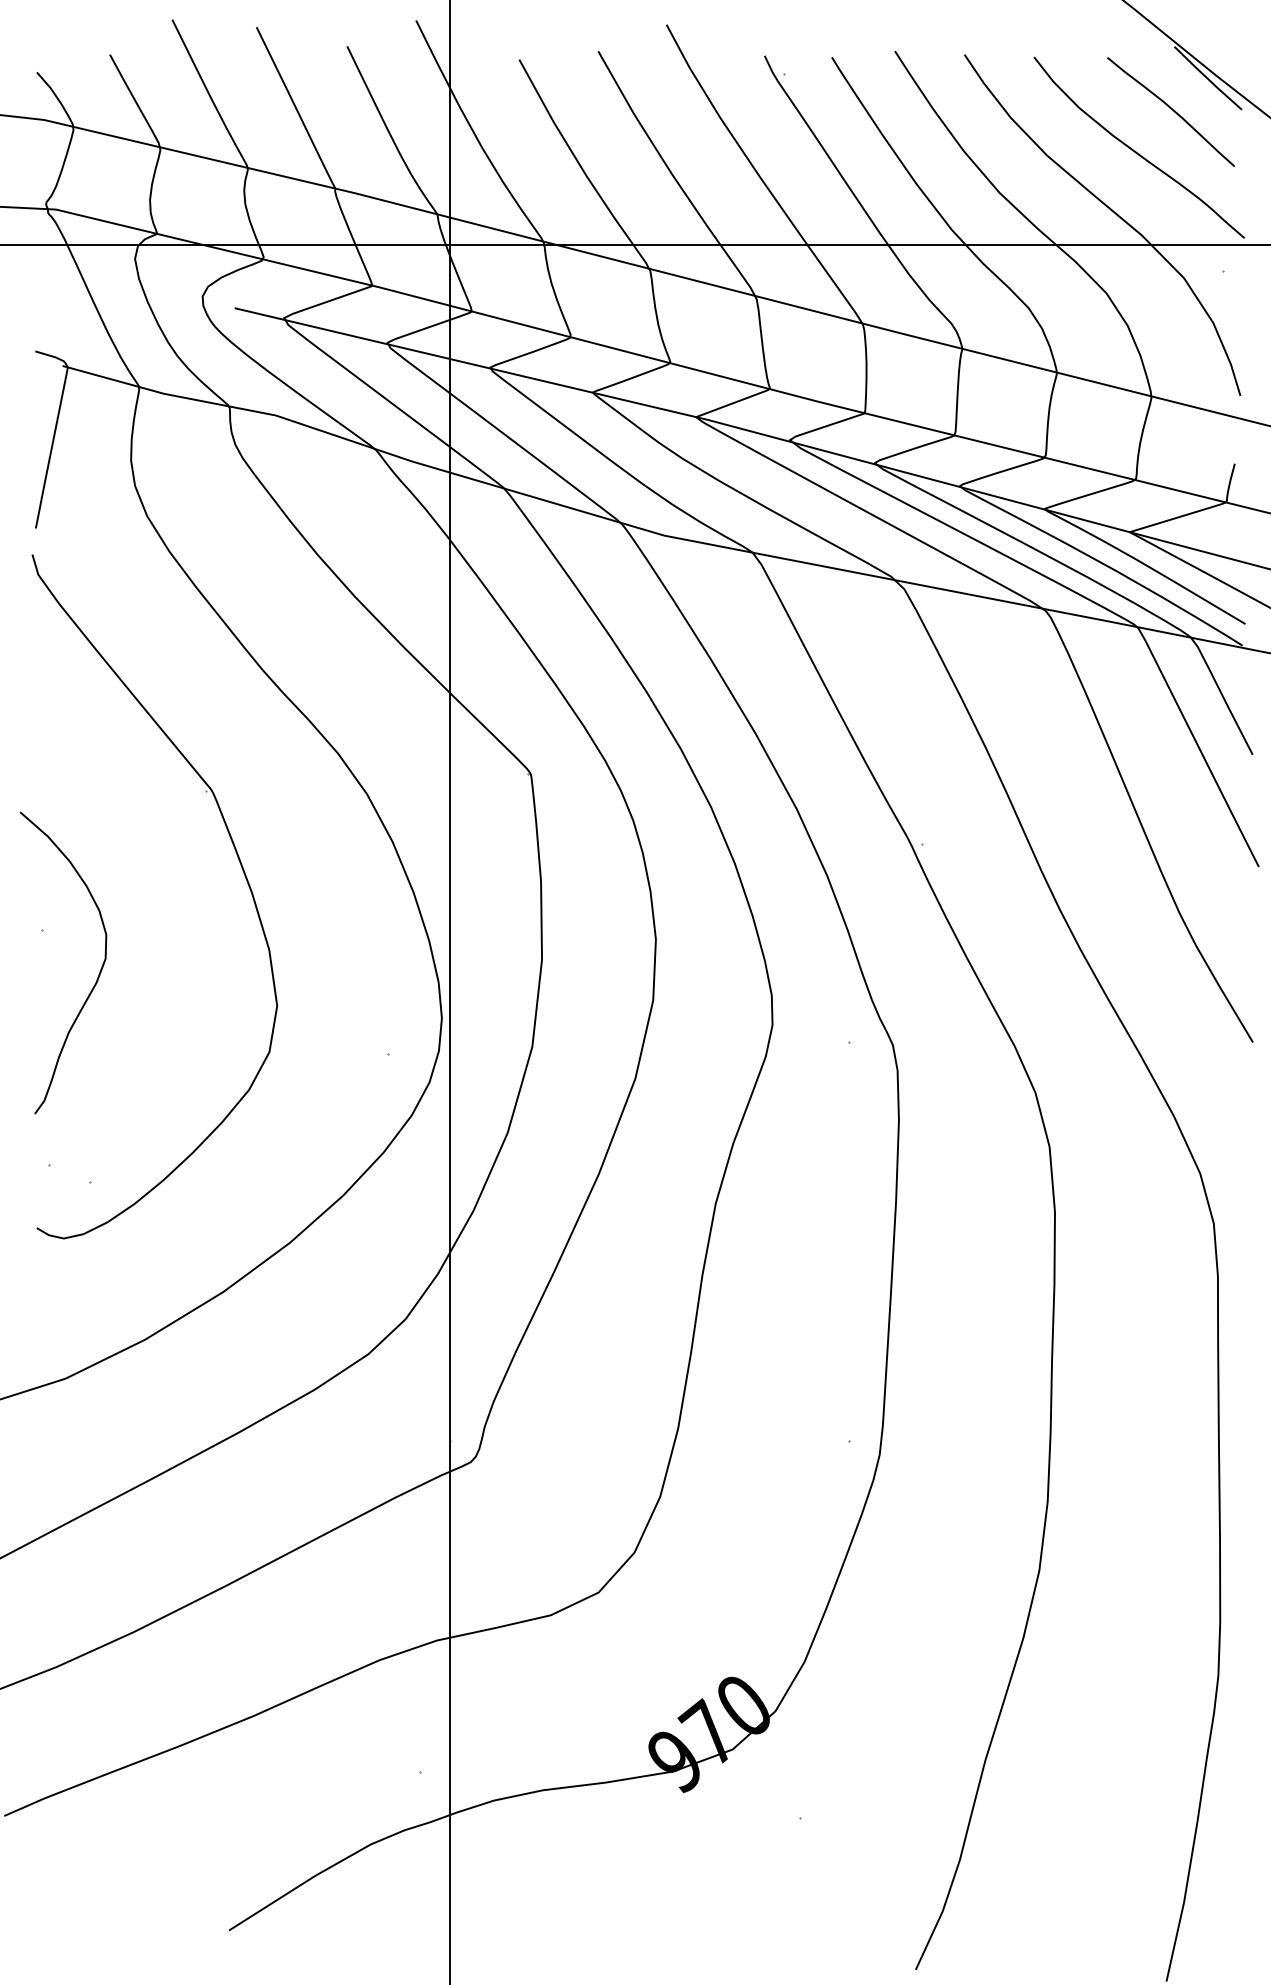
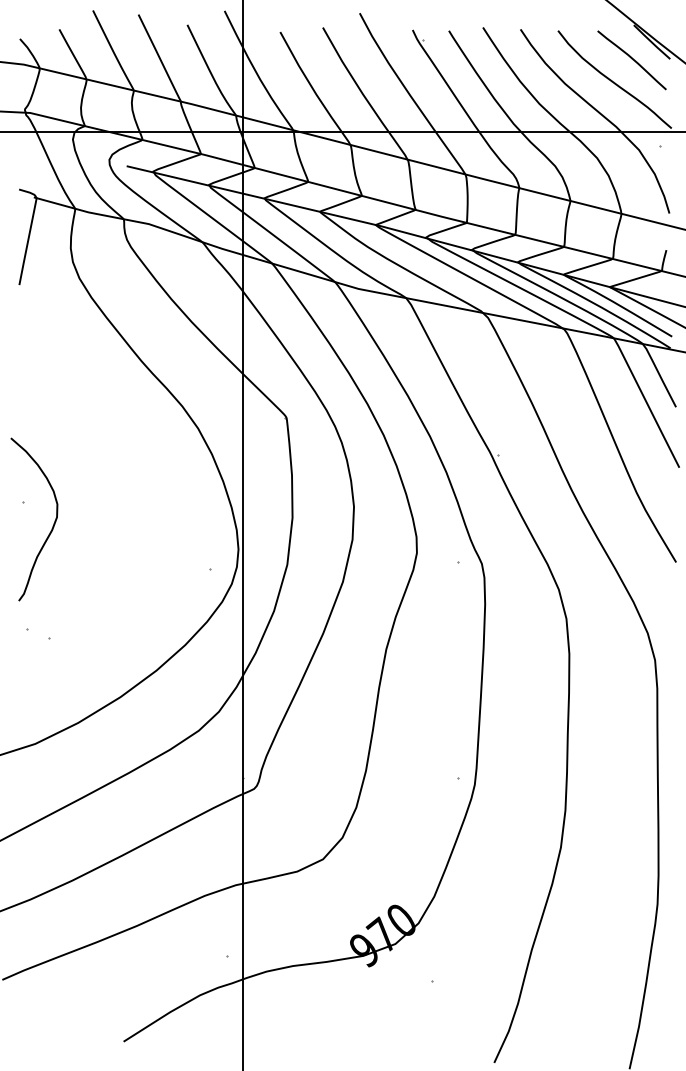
part: (239, 866) -> (129, 467), removed

